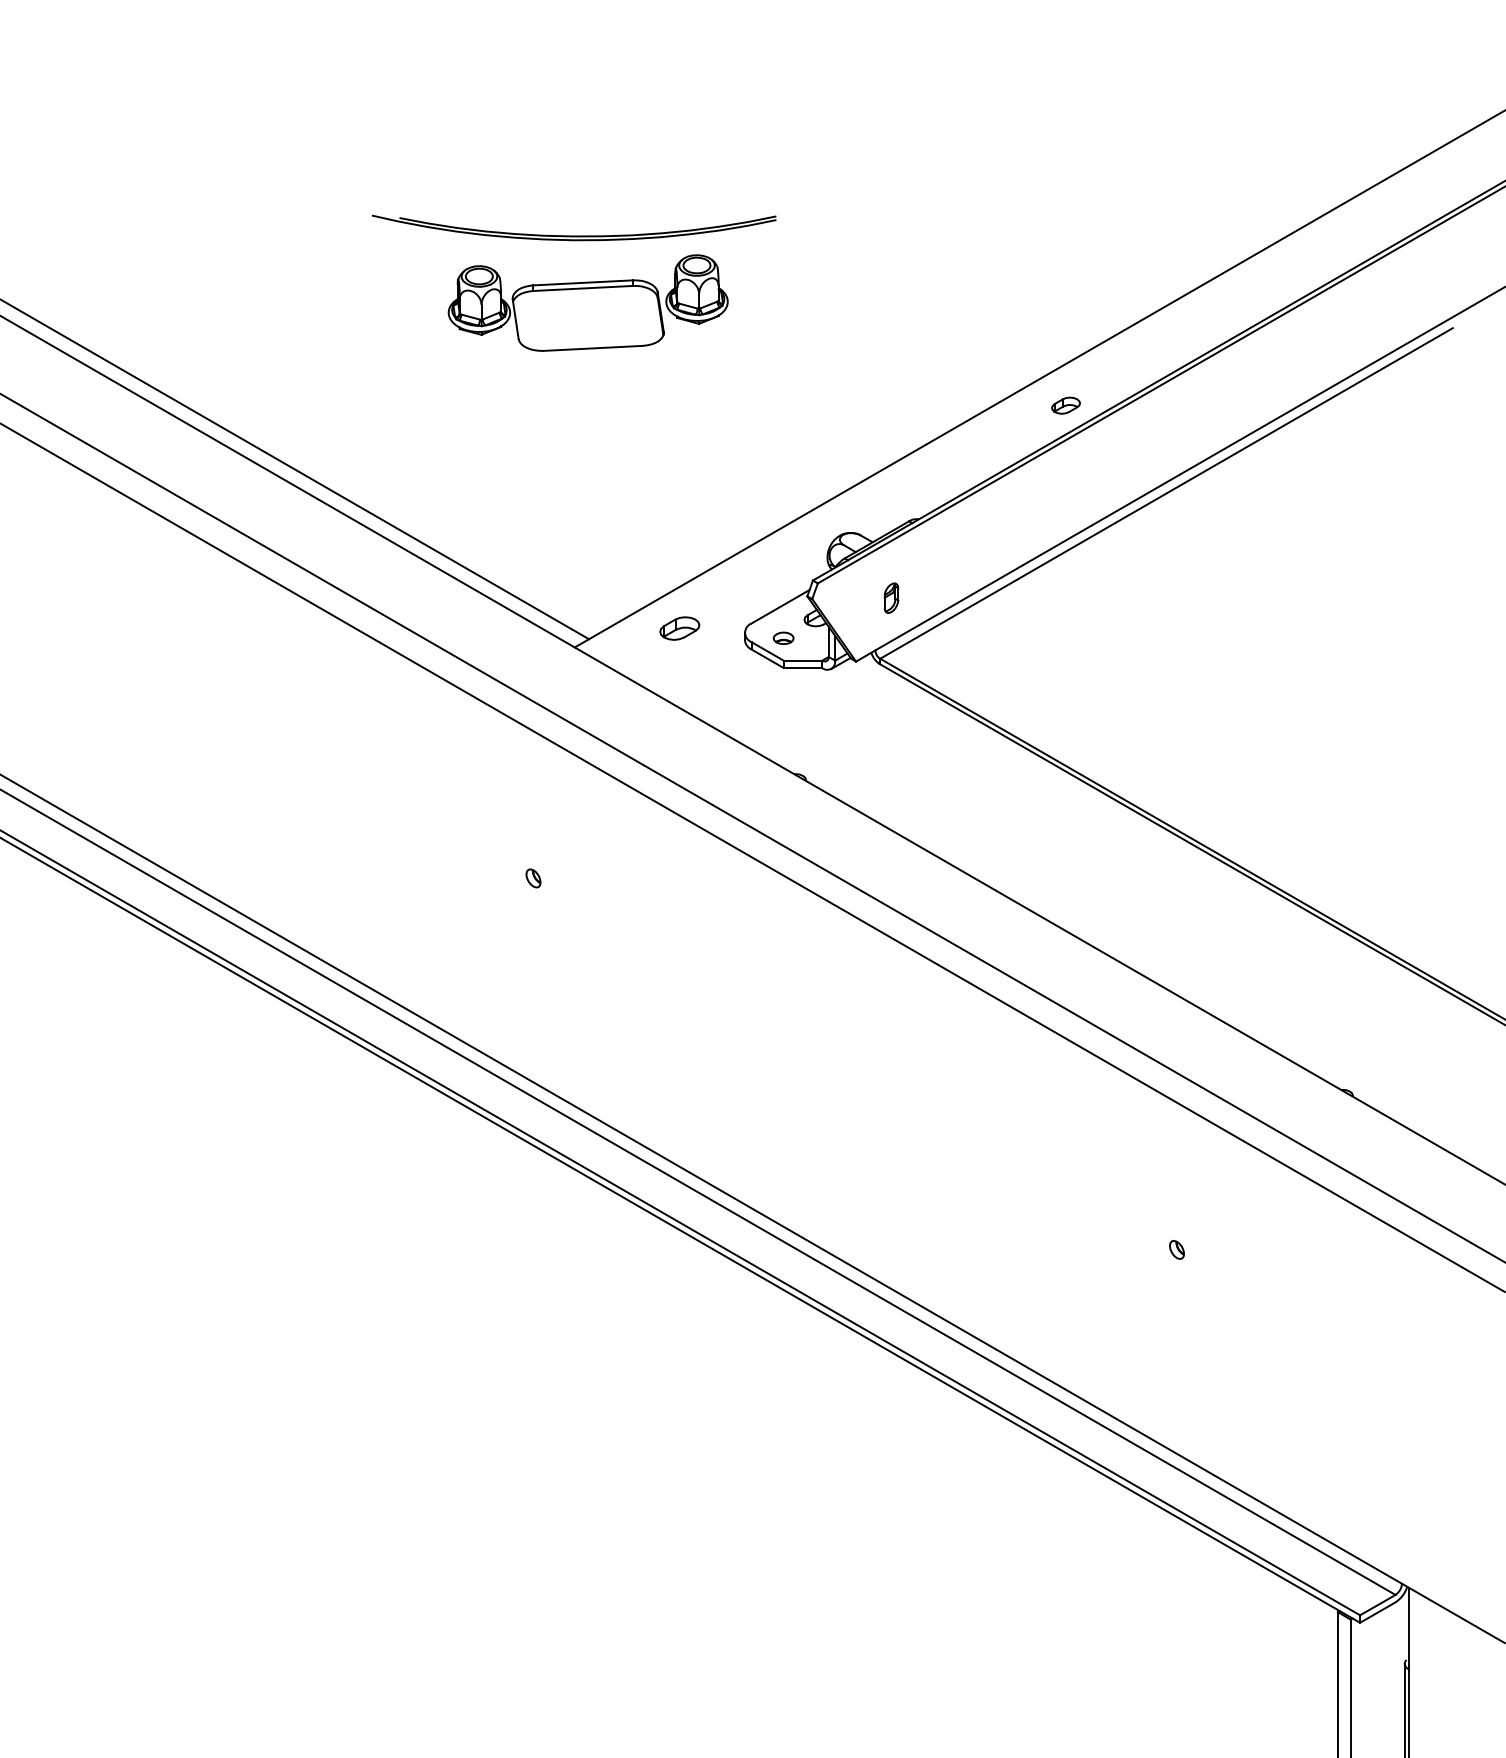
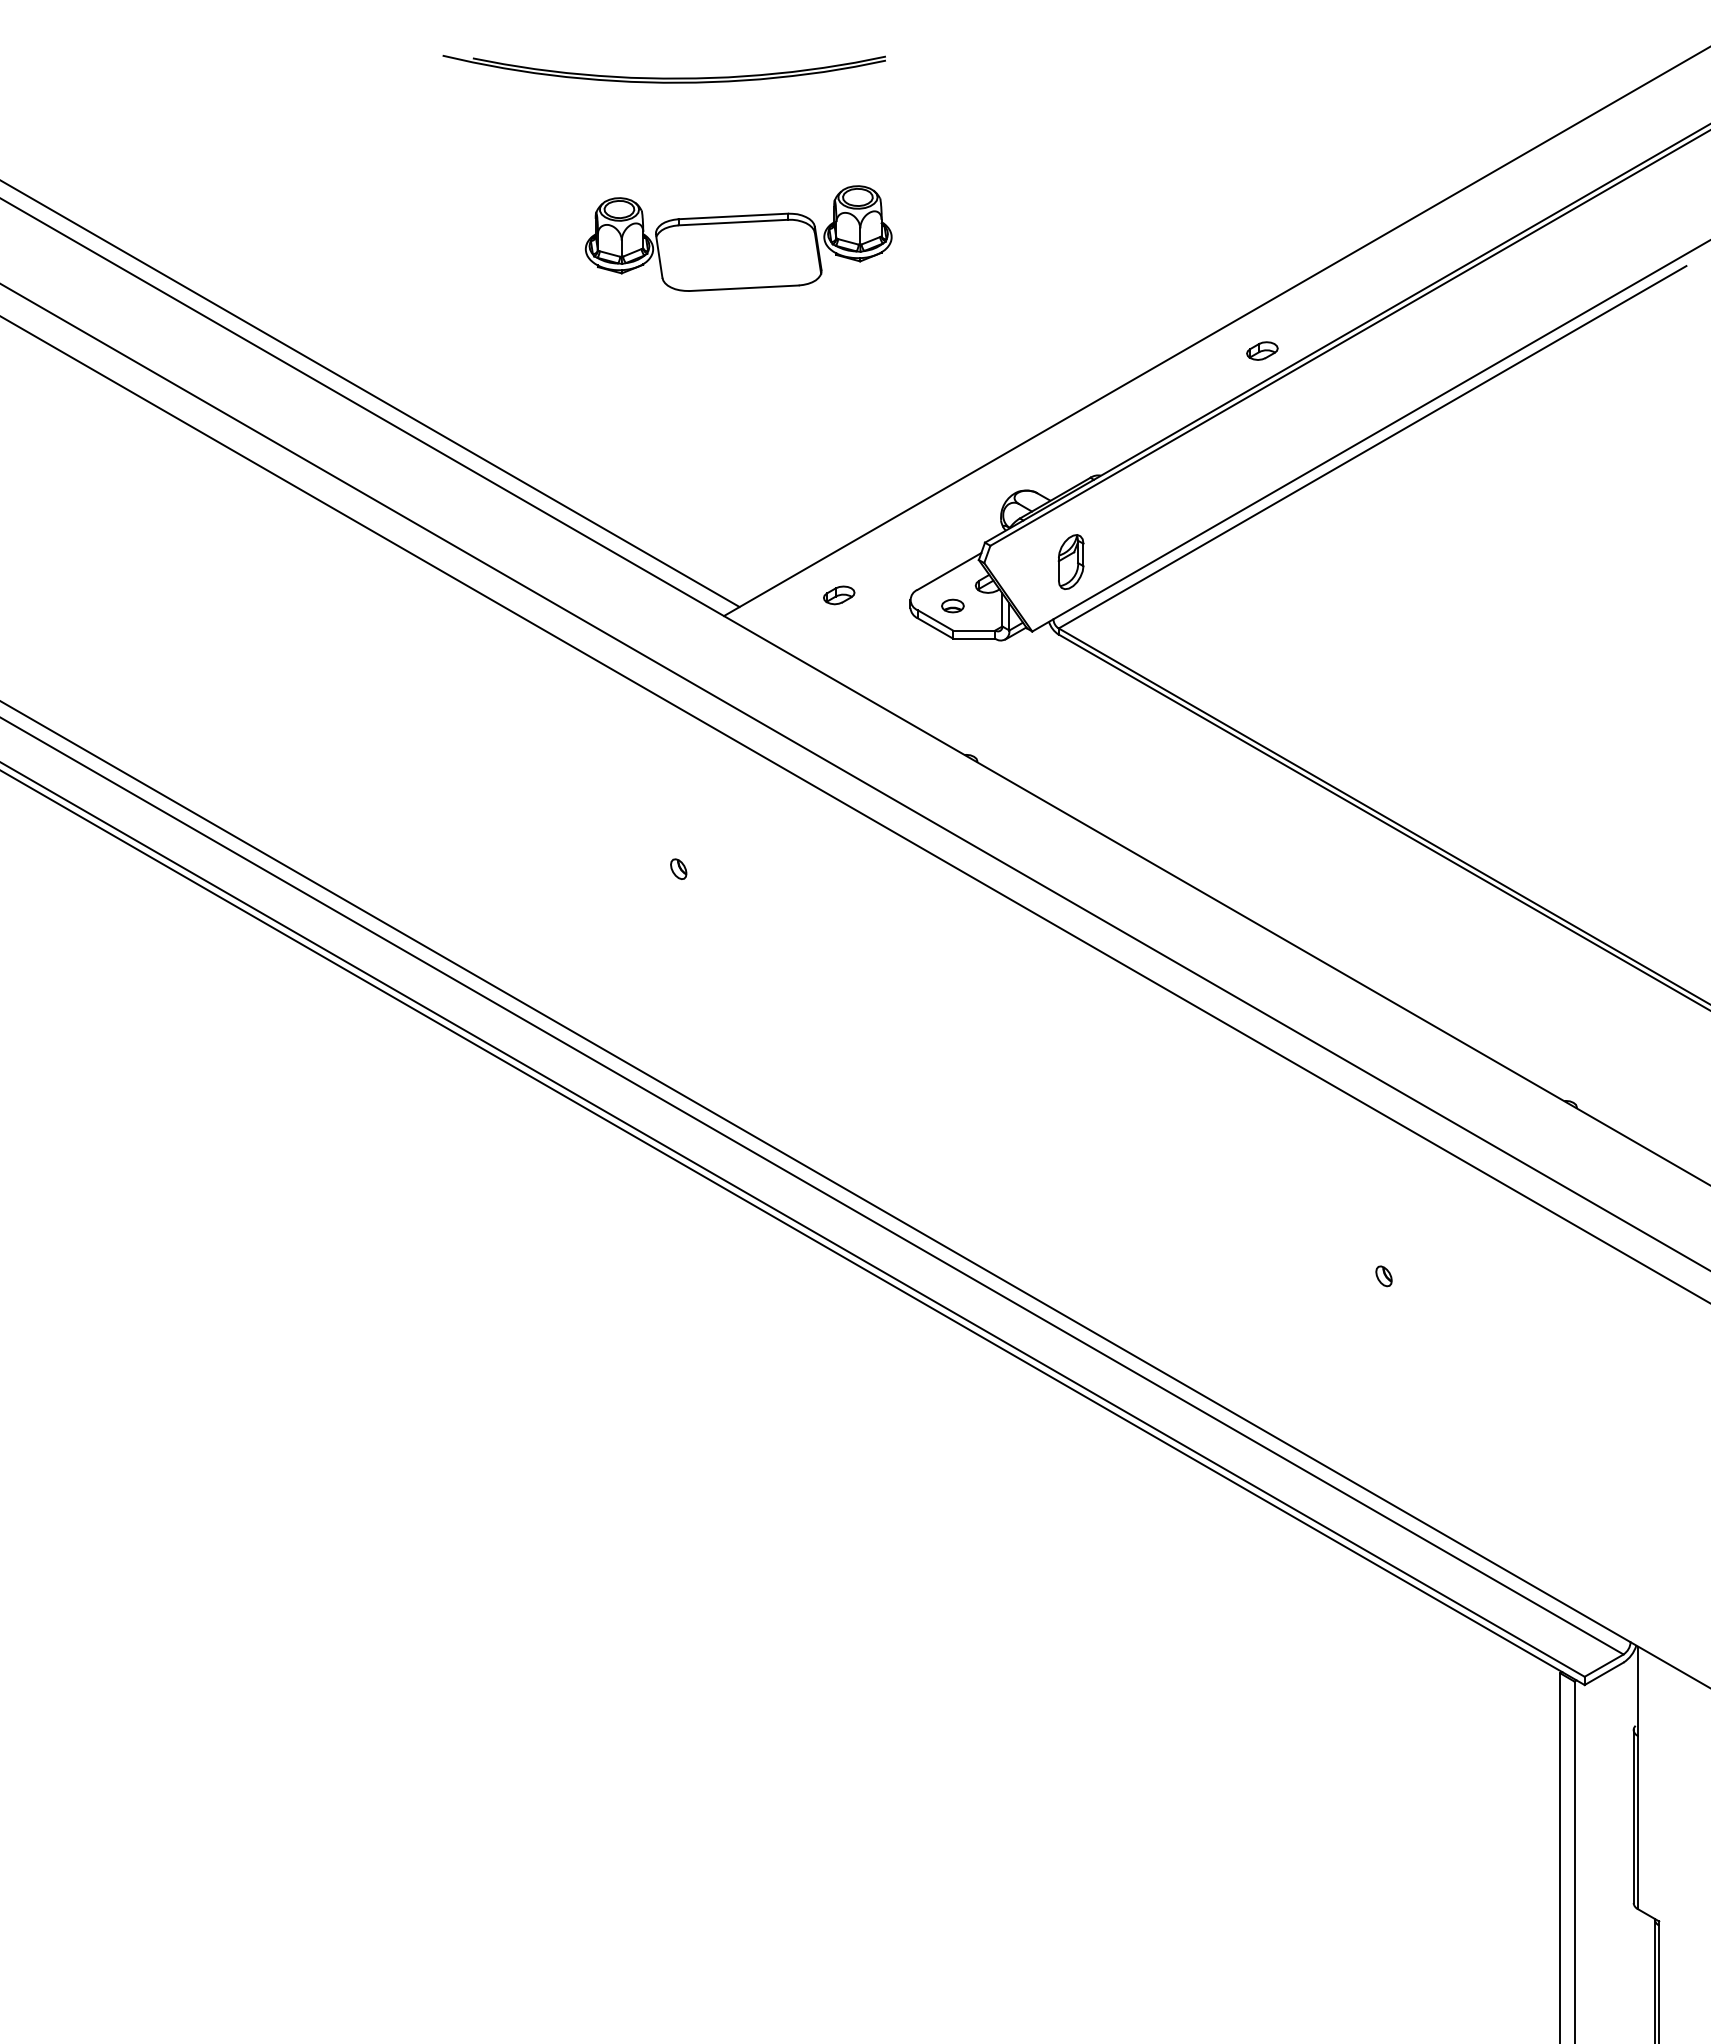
part: (573, 235) -> (663, 77), moved
part: (890, 597) -> (1070, 561), size x1.67
part: (680, 628) -> (839, 595), size x0.71

